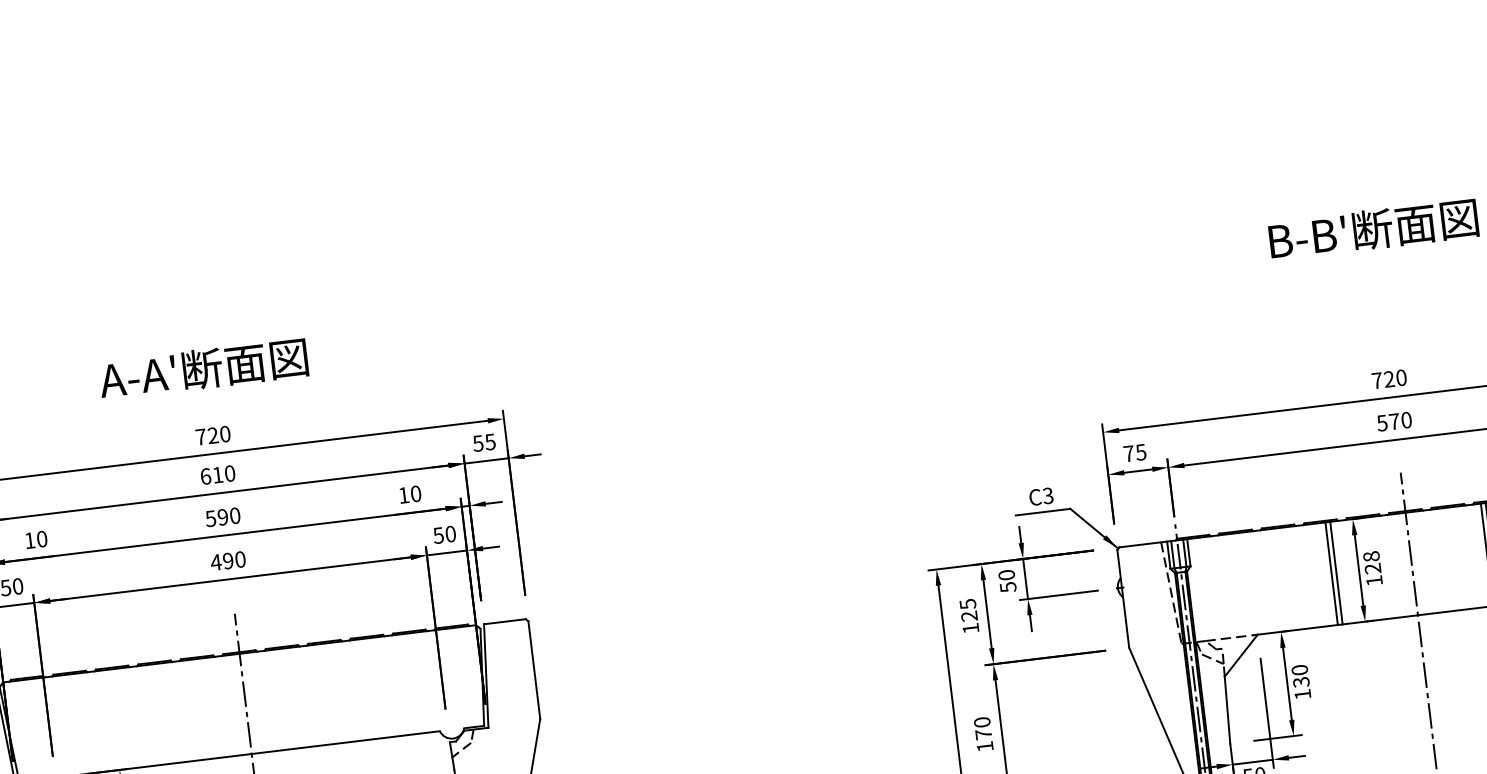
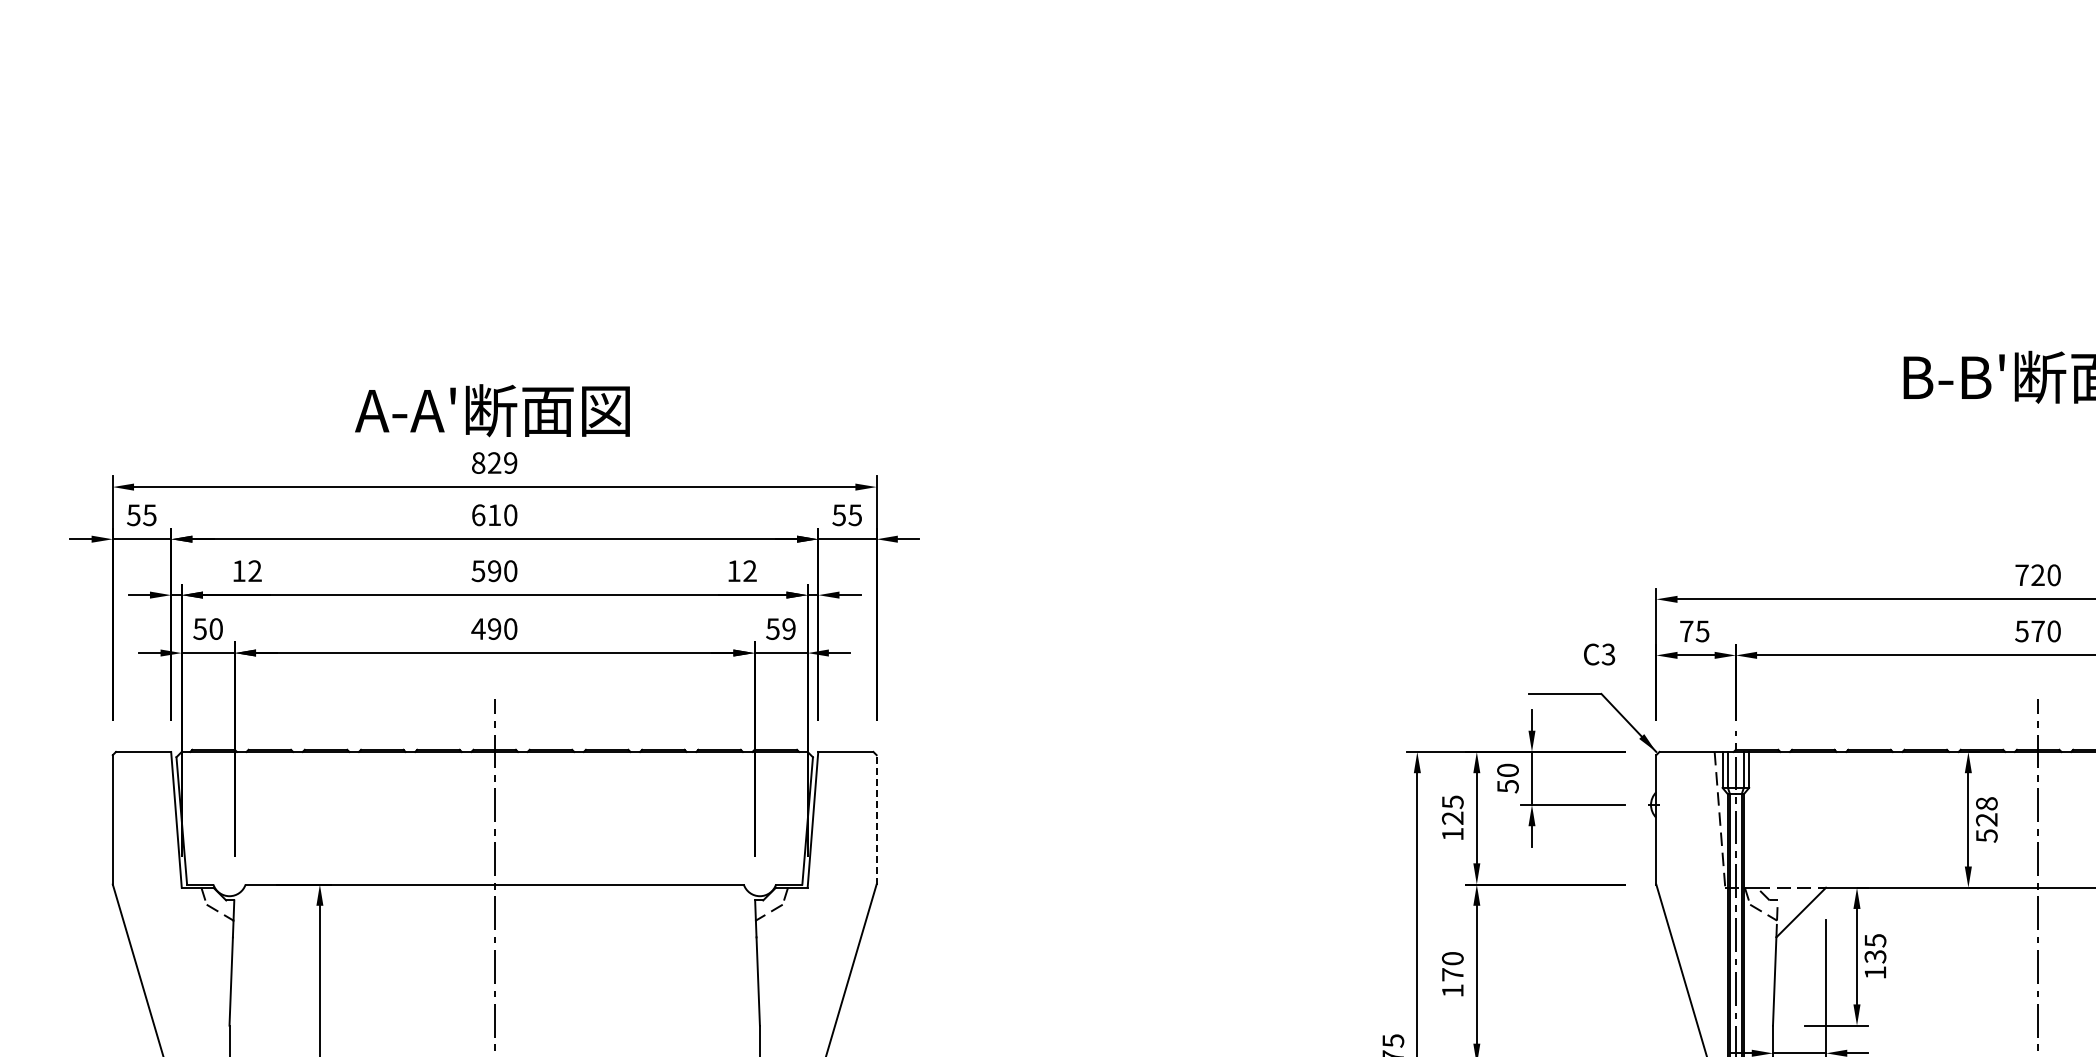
text: (203, 368) -> (492, 410), moved
text: (213, 435) -> (494, 462), 720 -> 829
text: (415, 494) -> (749, 571), 10 -> 12
text: (1041, 496) -> (1599, 654), moved
text: (450, 533) -> (788, 628), 50 -> 59
text: (41, 539) -> (254, 571), 10 -> 12
line: (1336, 572) -> (1938, 819), removed
line: (1331, 573) -> (1932, 819), removed
text: (1374, 580) -> (1986, 835), 128 -> 528
line: (534, 669) -> (876, 819), solid -> dashed
text: (1299, 670) -> (1875, 940), 130 -> 135

